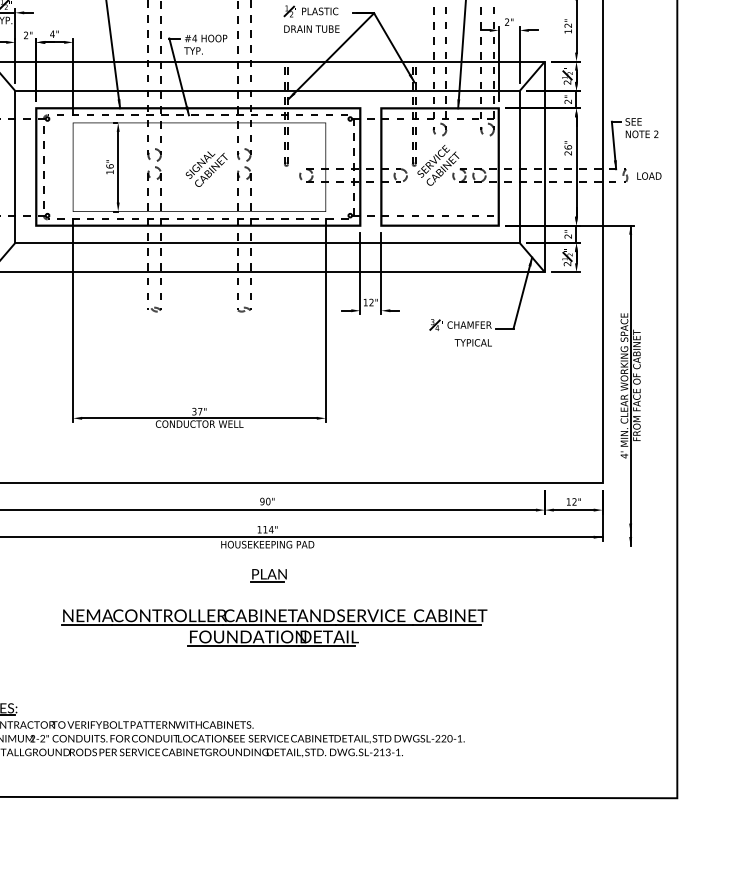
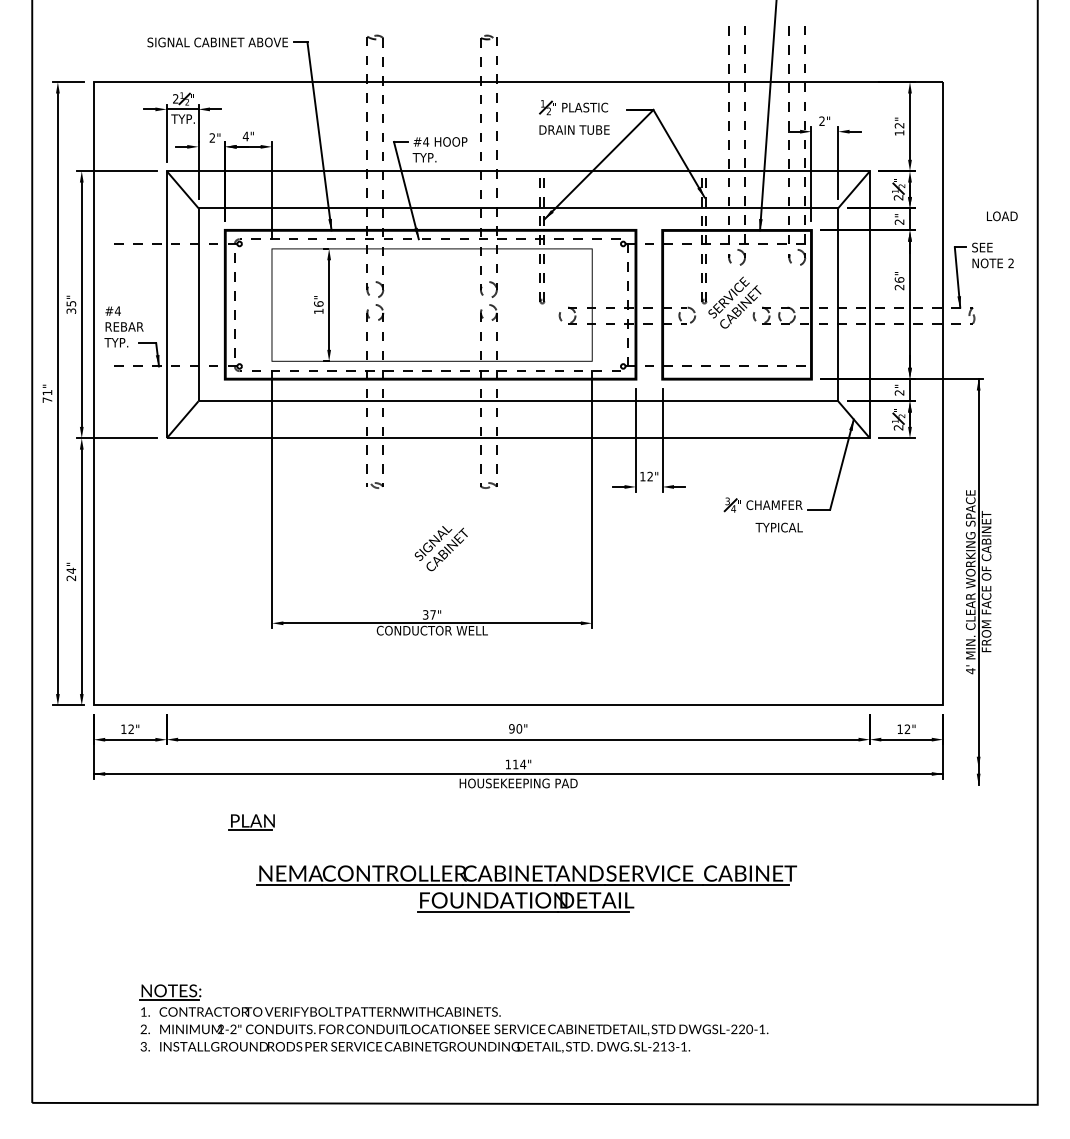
text: (206, 169) -> (440, 548), moved
text: (649, 176) -> (1002, 216), moved
part: (268, 575) -> (251, 822), moved

